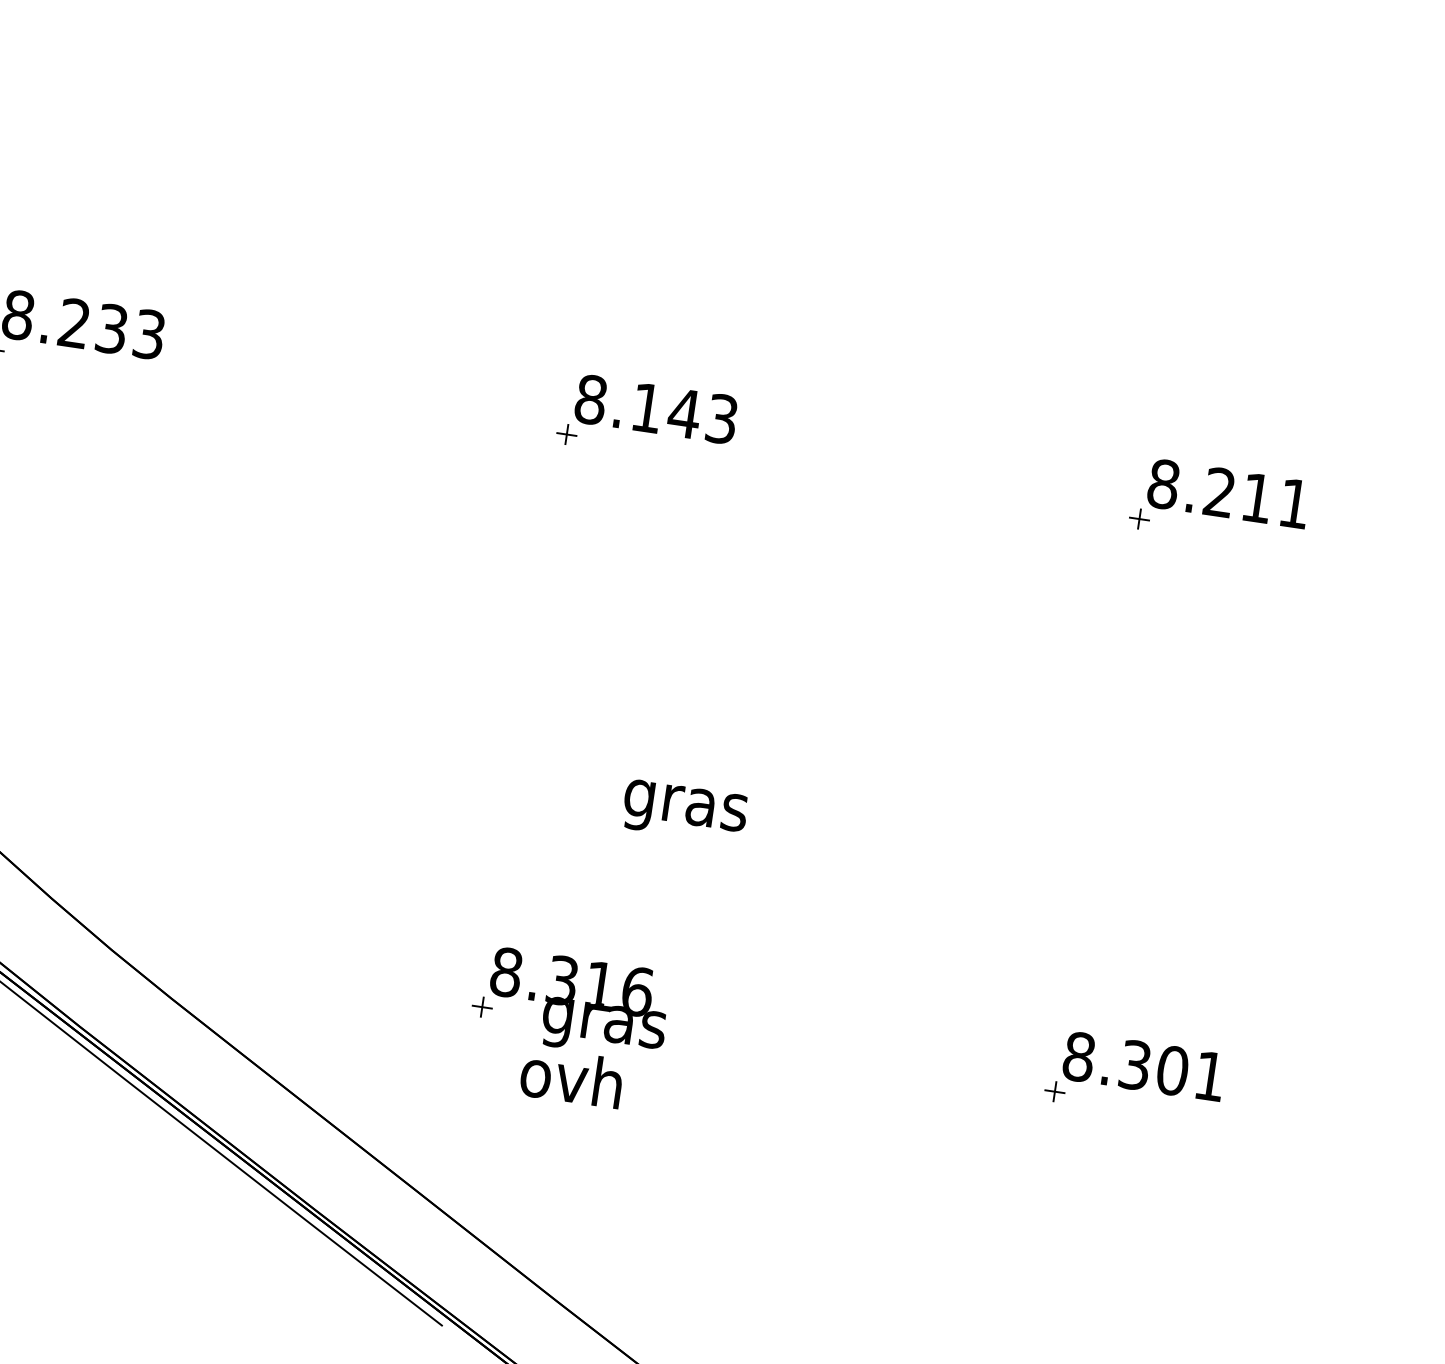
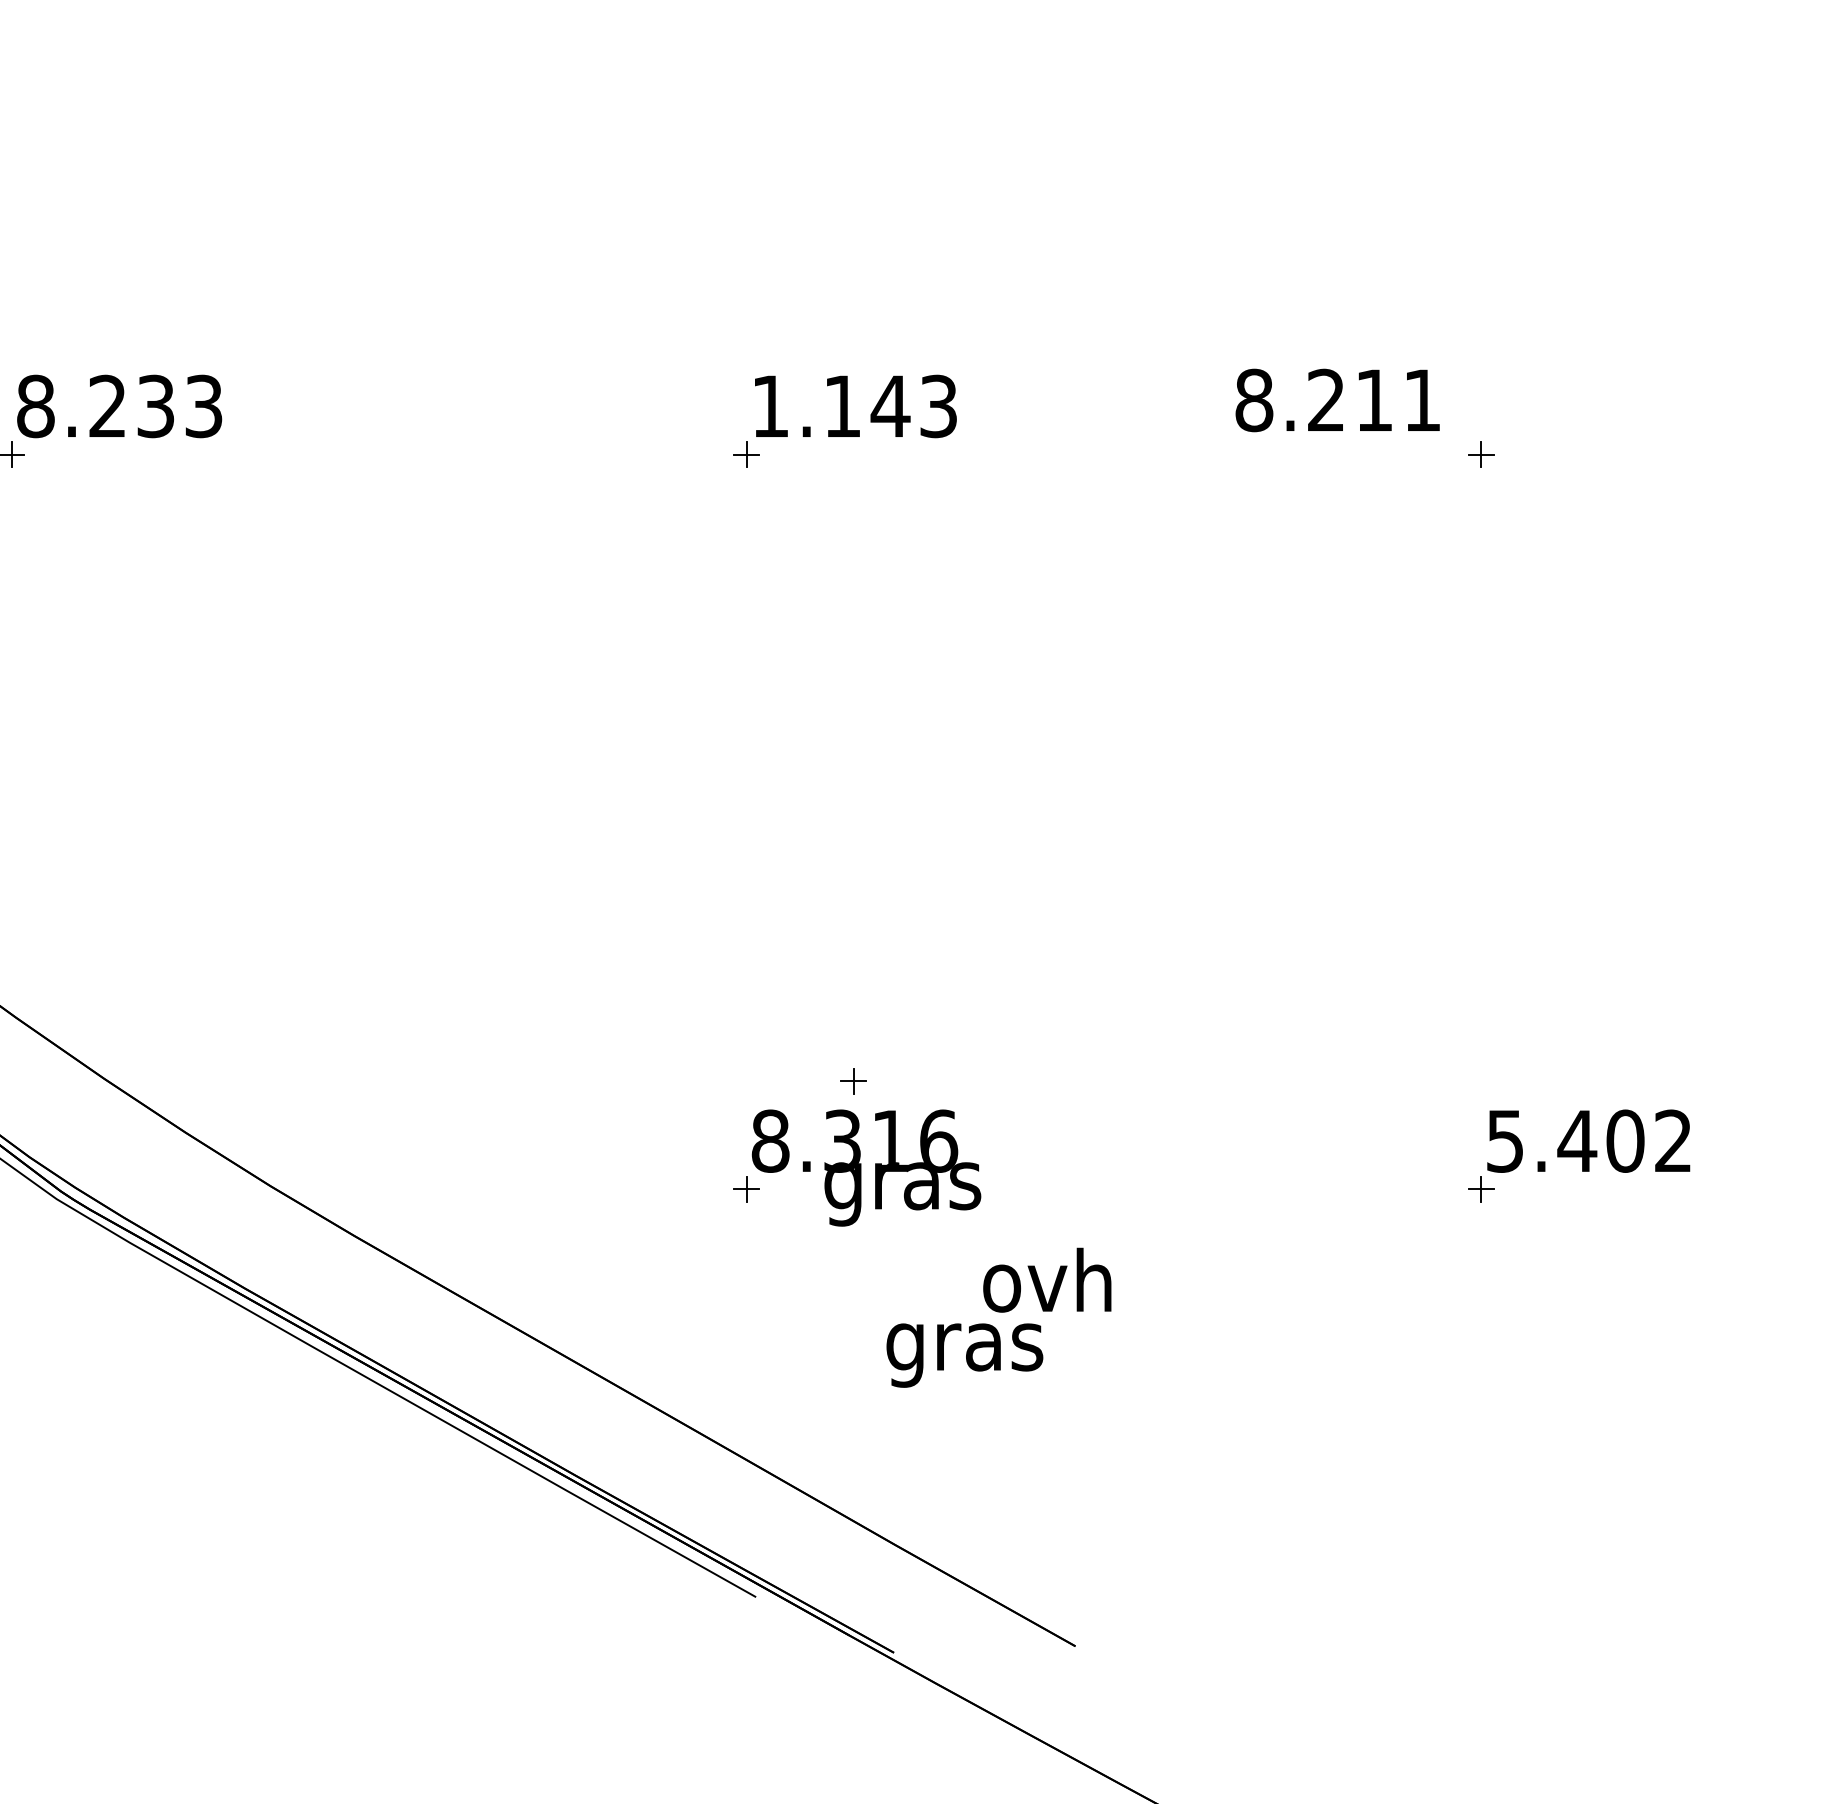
text: (590, 399) -> (770, 406), 8.143 -> 1.143
text: (1228, 493) -> (1337, 400), moved
text: (684, 811) -> (964, 1355), moved
part: (577, 935) -> (853, 1081), added
text: (1143, 1065) -> (1588, 1140), 8.301 -> 5.402
text: (572, 1077) -> (1047, 1279), moved

